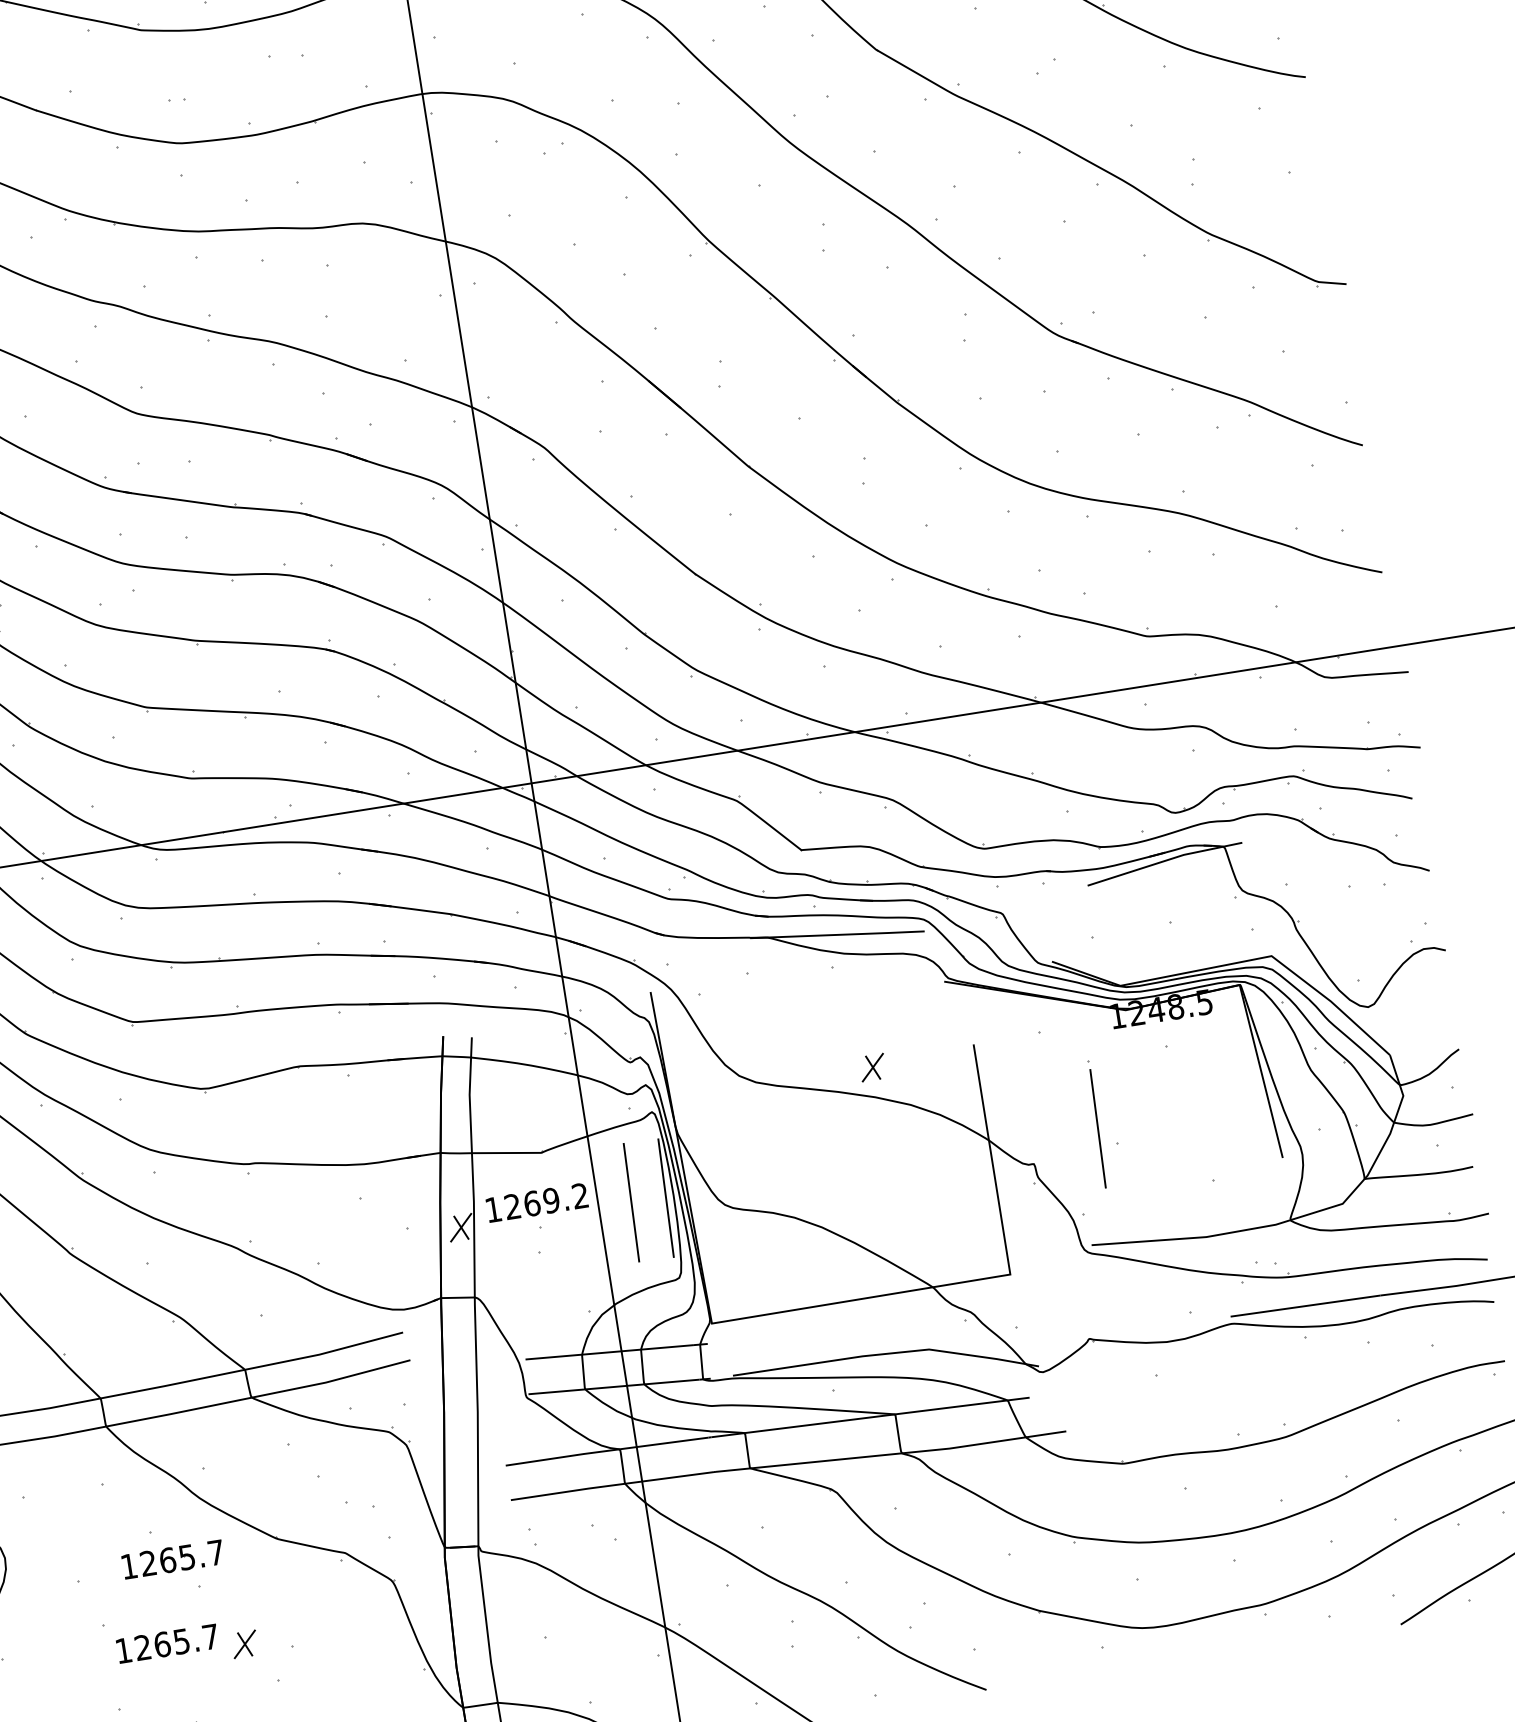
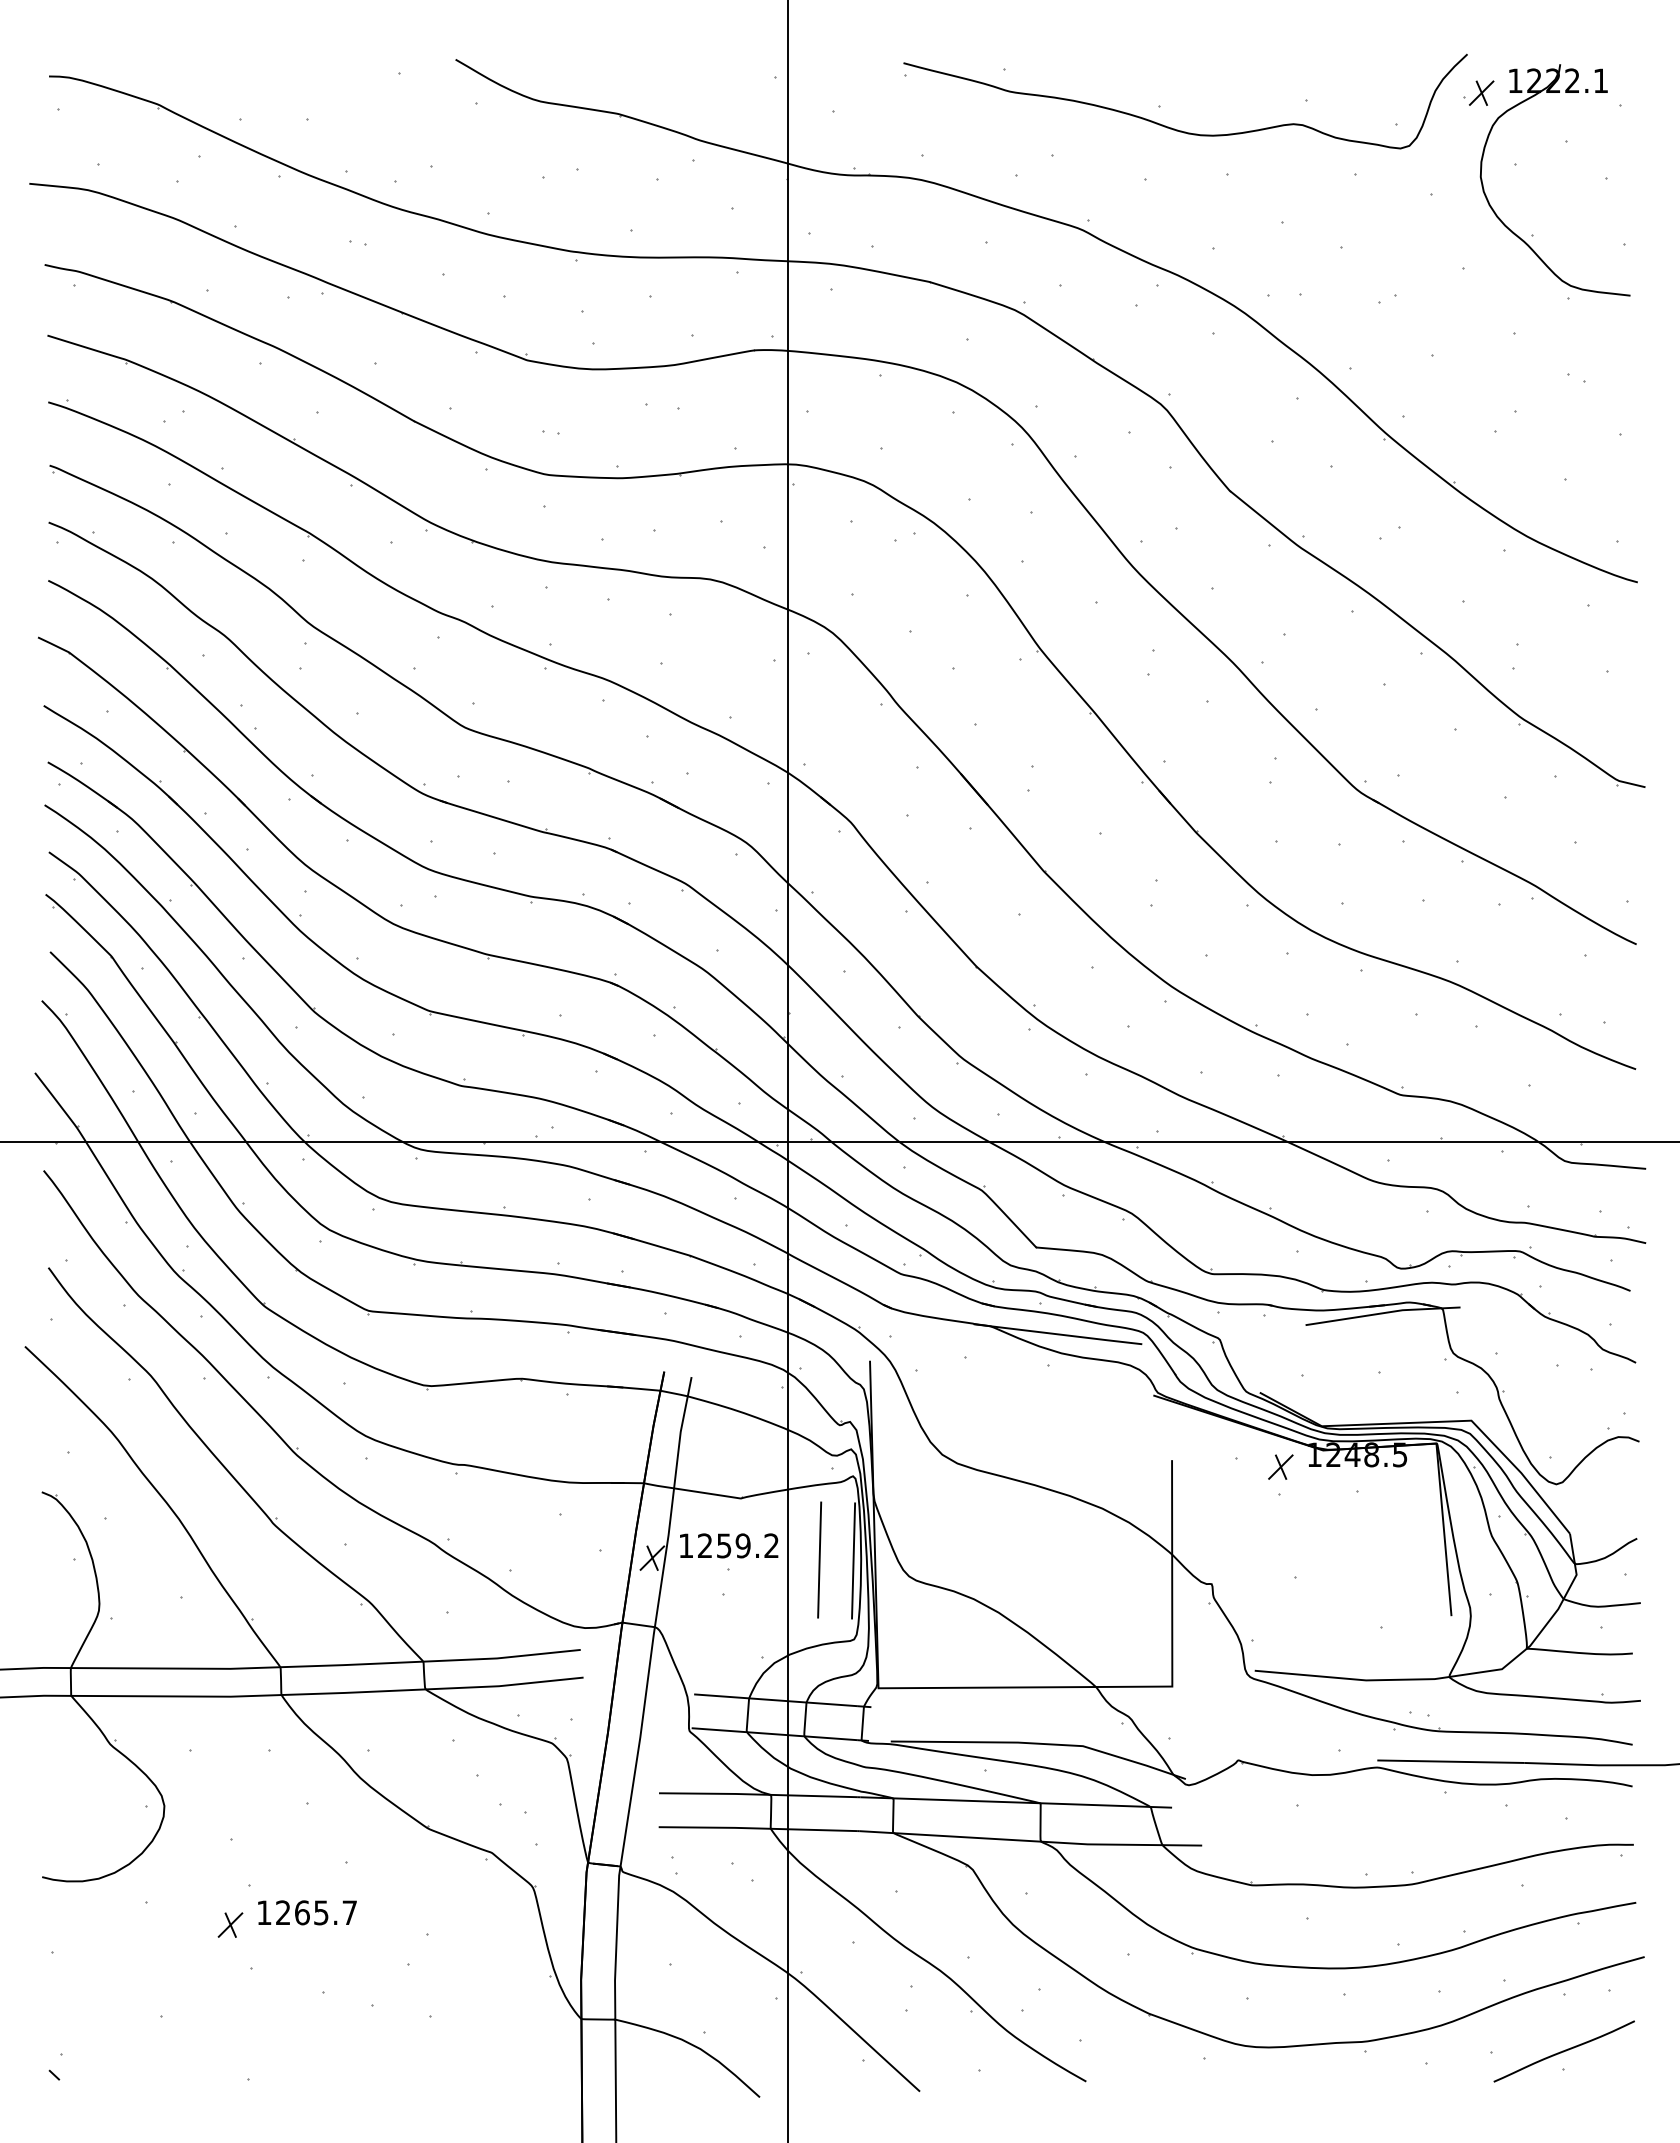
part: (872, 1067) -> (1280, 1466), moved
line: (1097, 1128) -> (1278, 1559), removed
text: (531, 1203) -> (723, 1545), 1269.2 -> 1259.2
part: (173, 1559) -> (325, 1832), removed
part: (244, 1643) -> (230, 1924), moved

